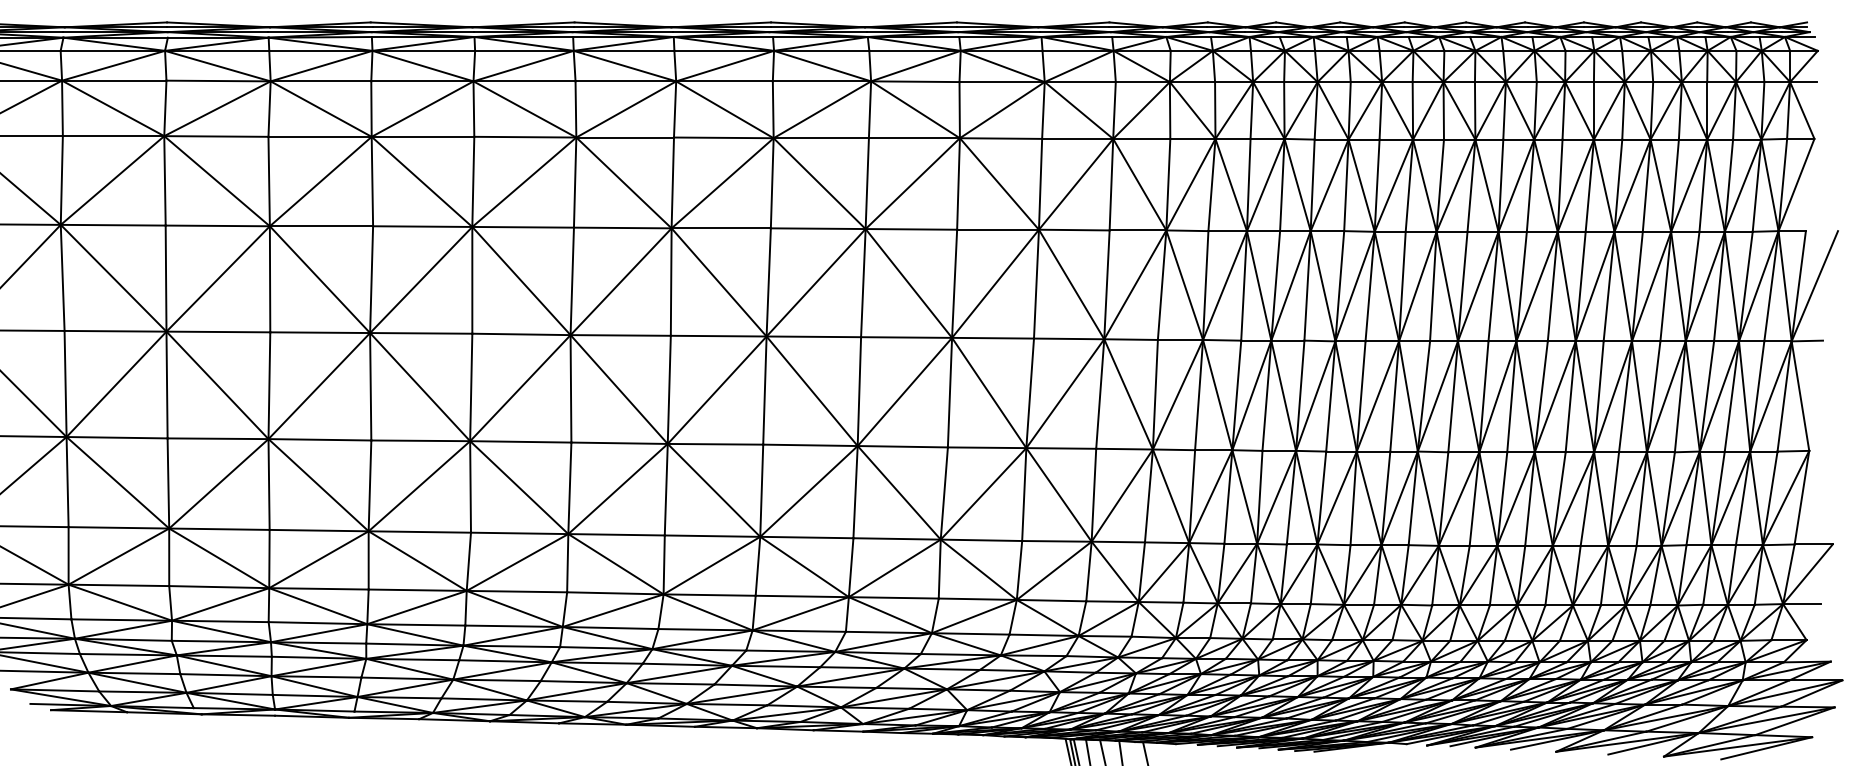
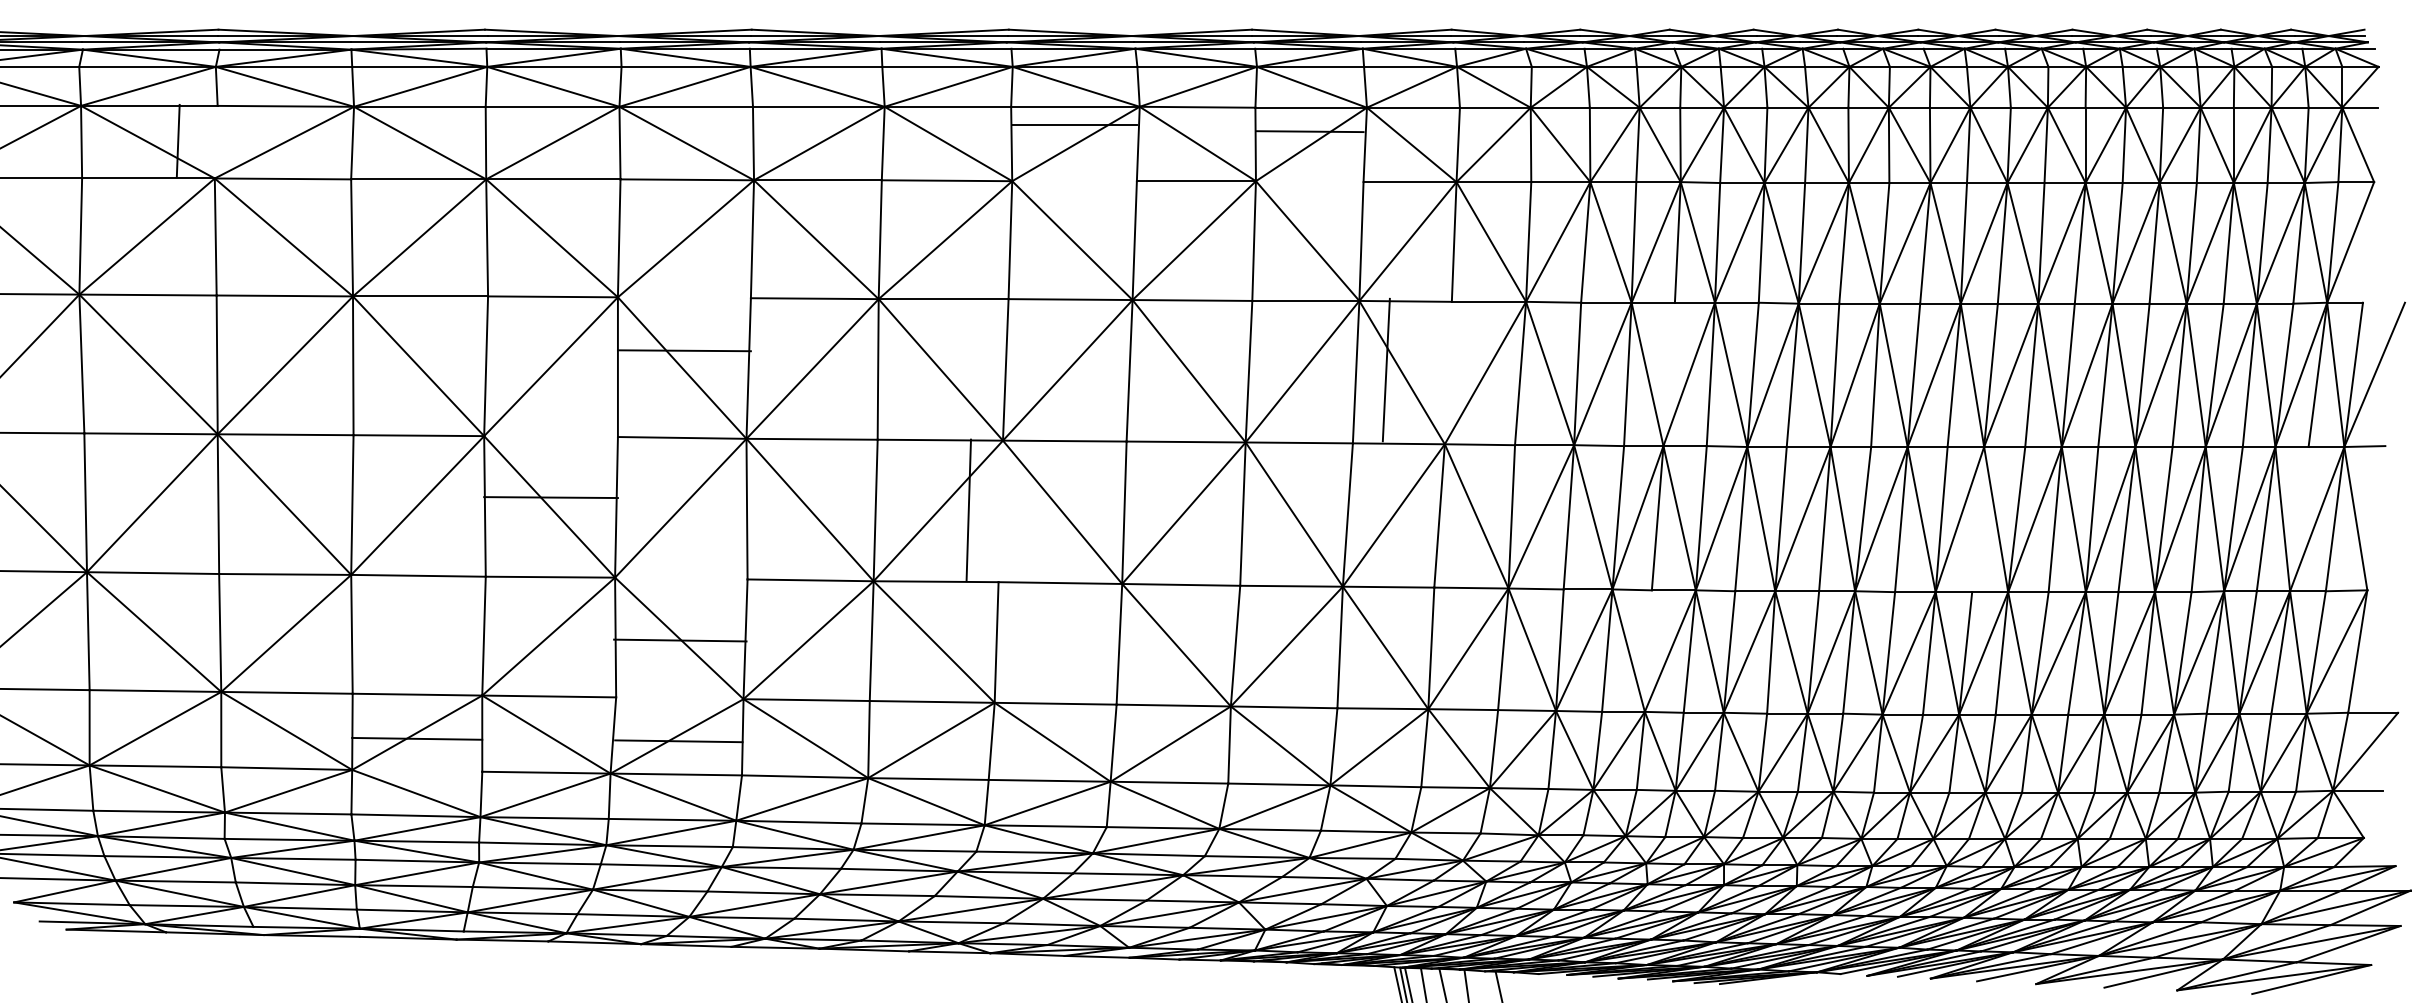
line: (164, 107) -> (177, 140), moved
line: (821, 138) -> (1074, 125), moved
line: (1000, 138) -> (1309, 131), moved
line: (522, 227) -> (683, 350), moved
line: (1106, 284) -> (1385, 369), moved
line: (1275, 285) -> (1668, 374), removed
line: (420, 333) -> (550, 497), moved
line: (764, 390) -> (968, 510), moved
line: (1512, 396) -> (1978, 519), removed
line: (1757, 396) -> (2299, 519), removed
line: (520, 441) -> (680, 640), moved
line: (318, 484) -> (416, 634), removed
line: (809, 490) -> (1058, 642), removed
line: (1259, 496) -> (1647, 650), removed
line: (519, 533) -> (678, 741), moved
line: (319, 588) -> (417, 738), moved

